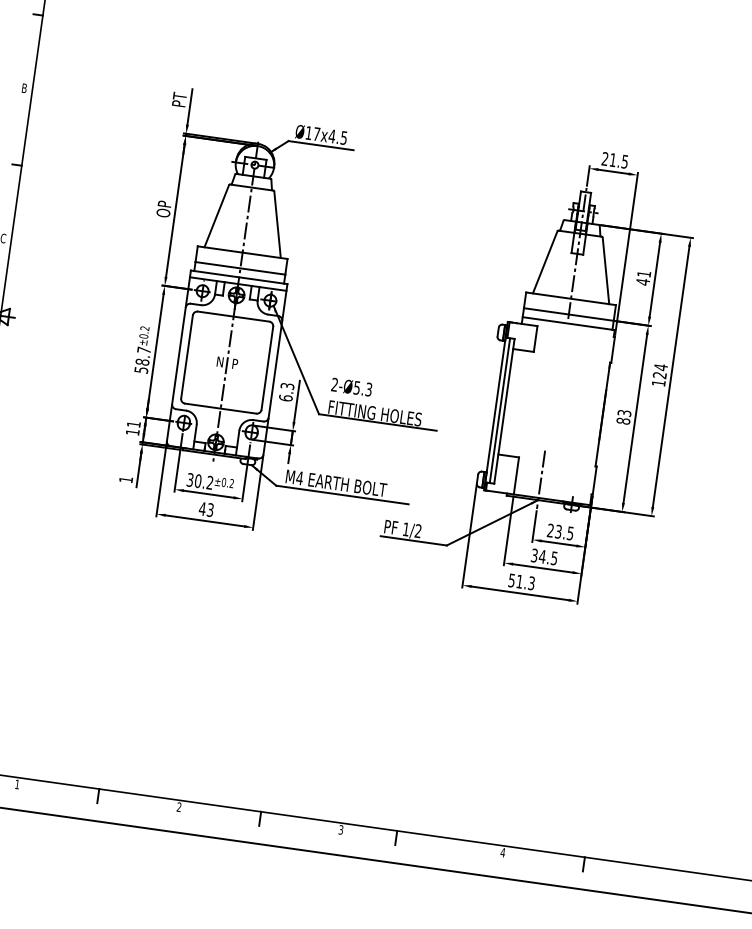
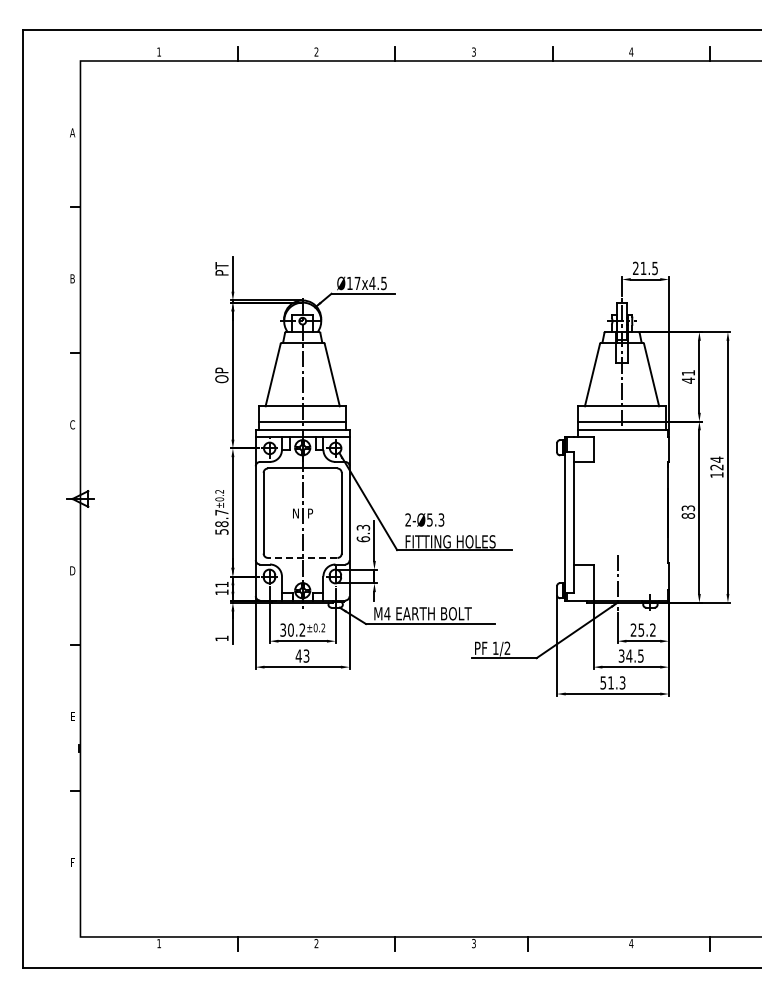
line: (220, 408) -> (302, 557), solid -> dashed
line: (500, 410) -> (569, 522), removed
text: (563, 531) -> (646, 629), 23.5 -> 25.2

